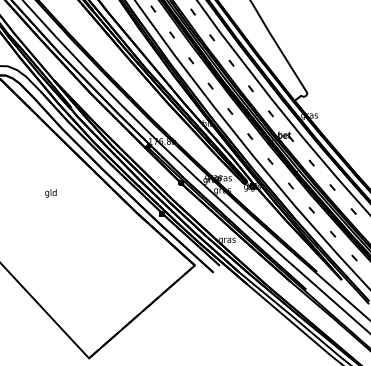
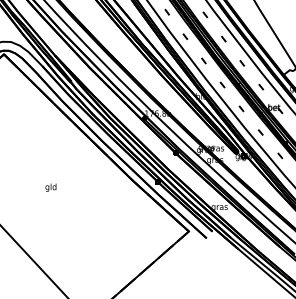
text: (50, 193) -> (50, 187), moved

